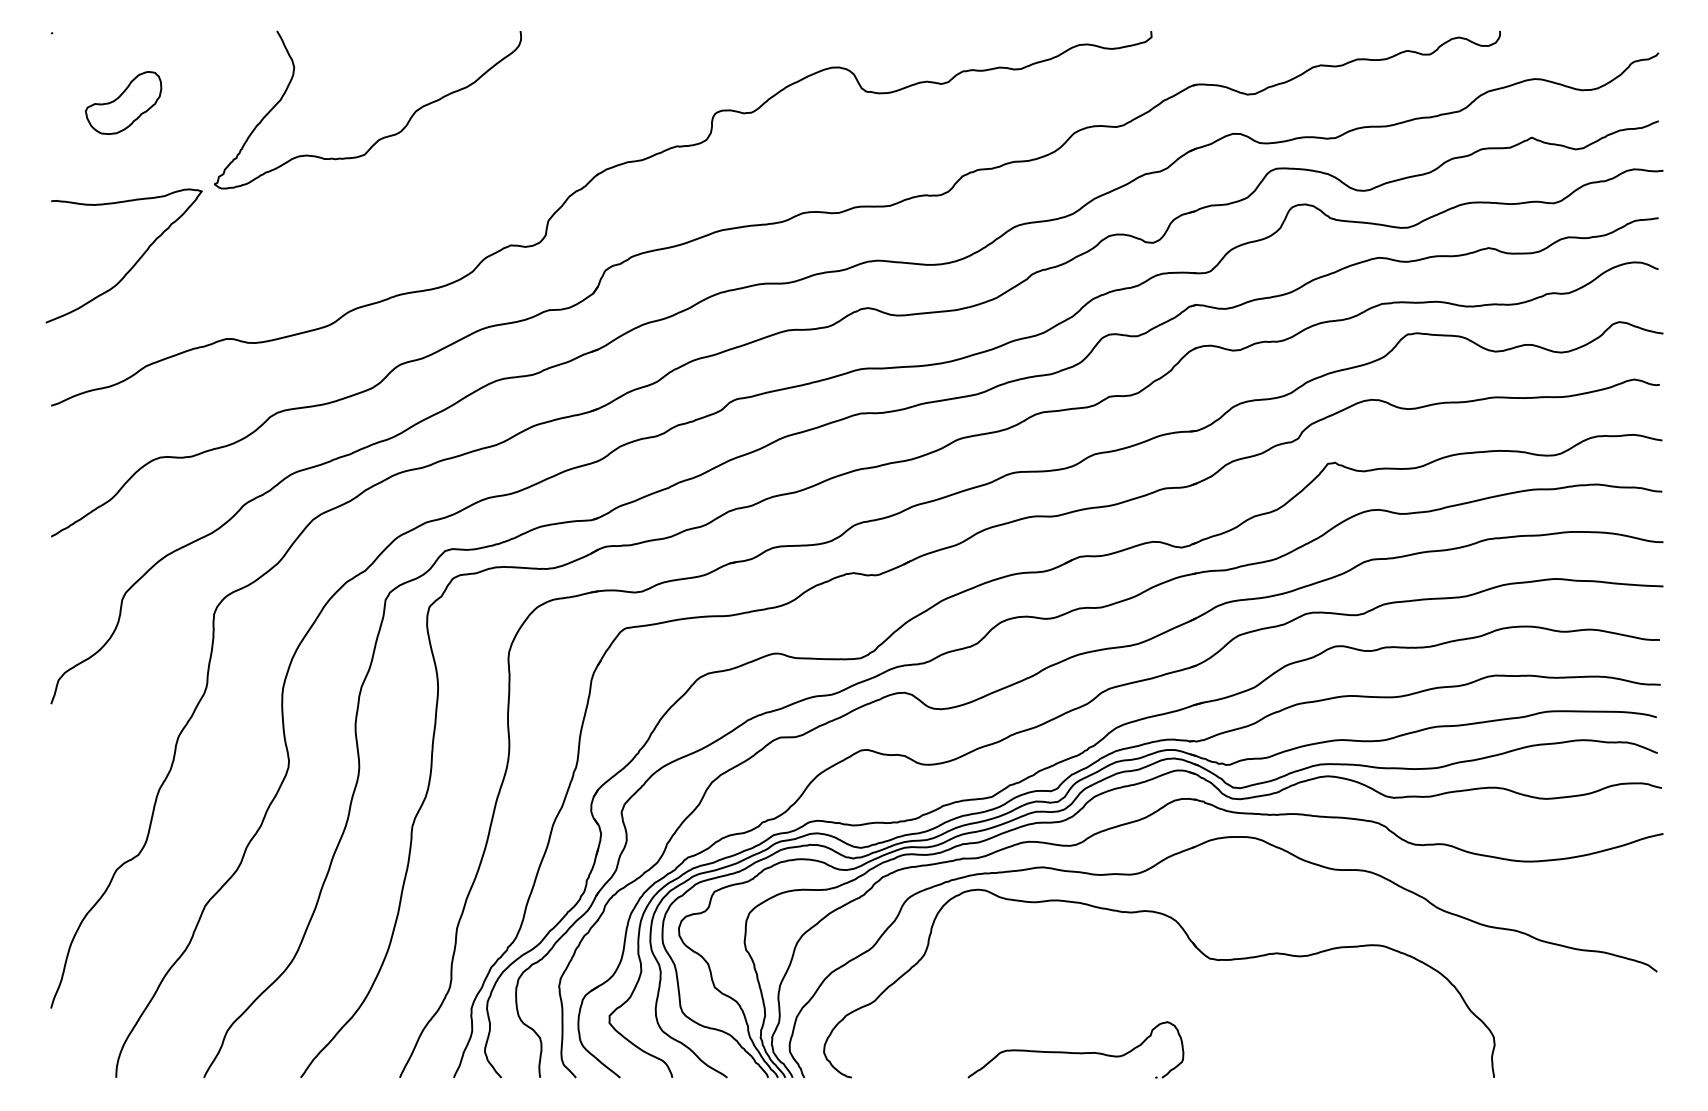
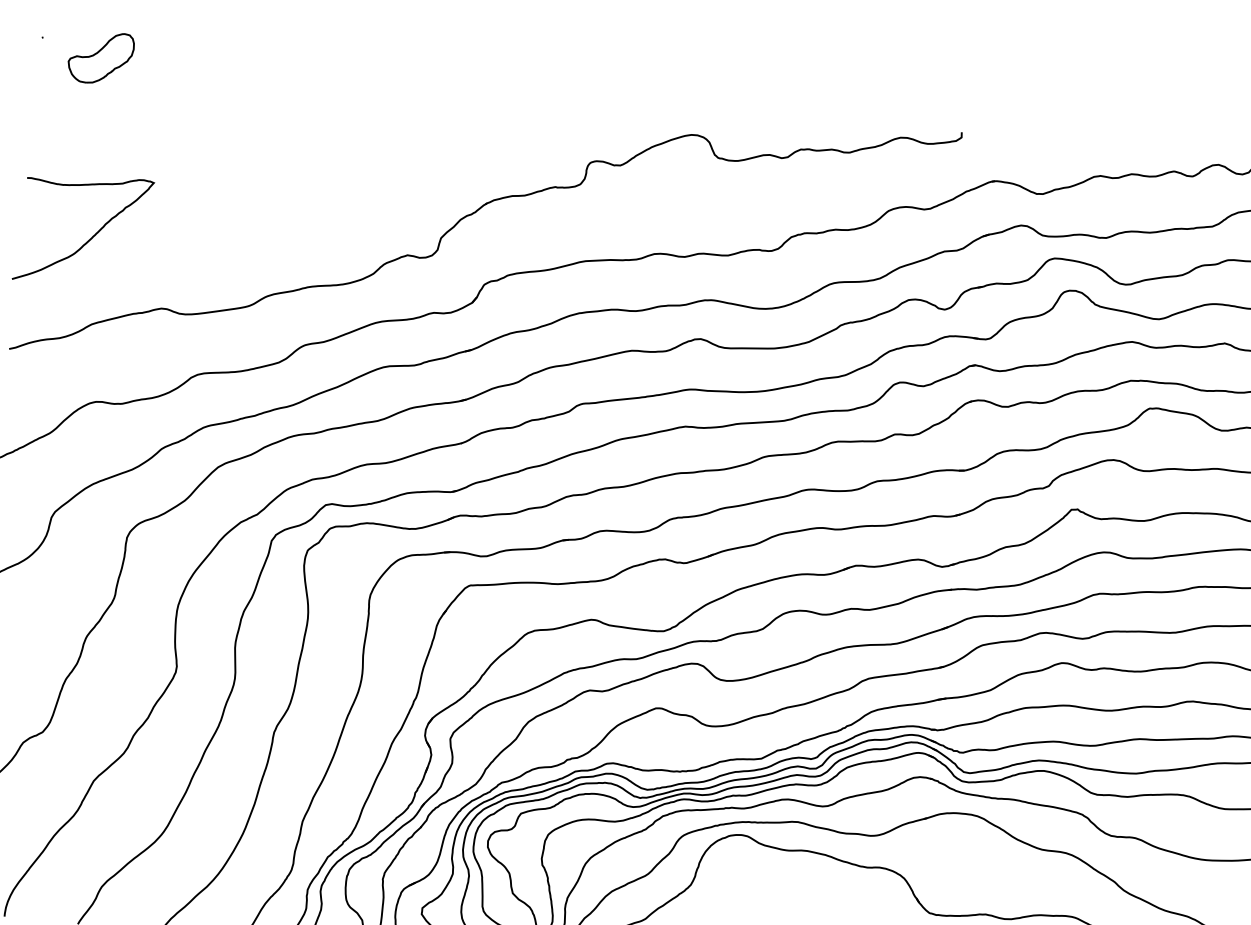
part: (123, 102) -> (100, 57), moved
curve: (381, 137) -> (308, 153), removed

